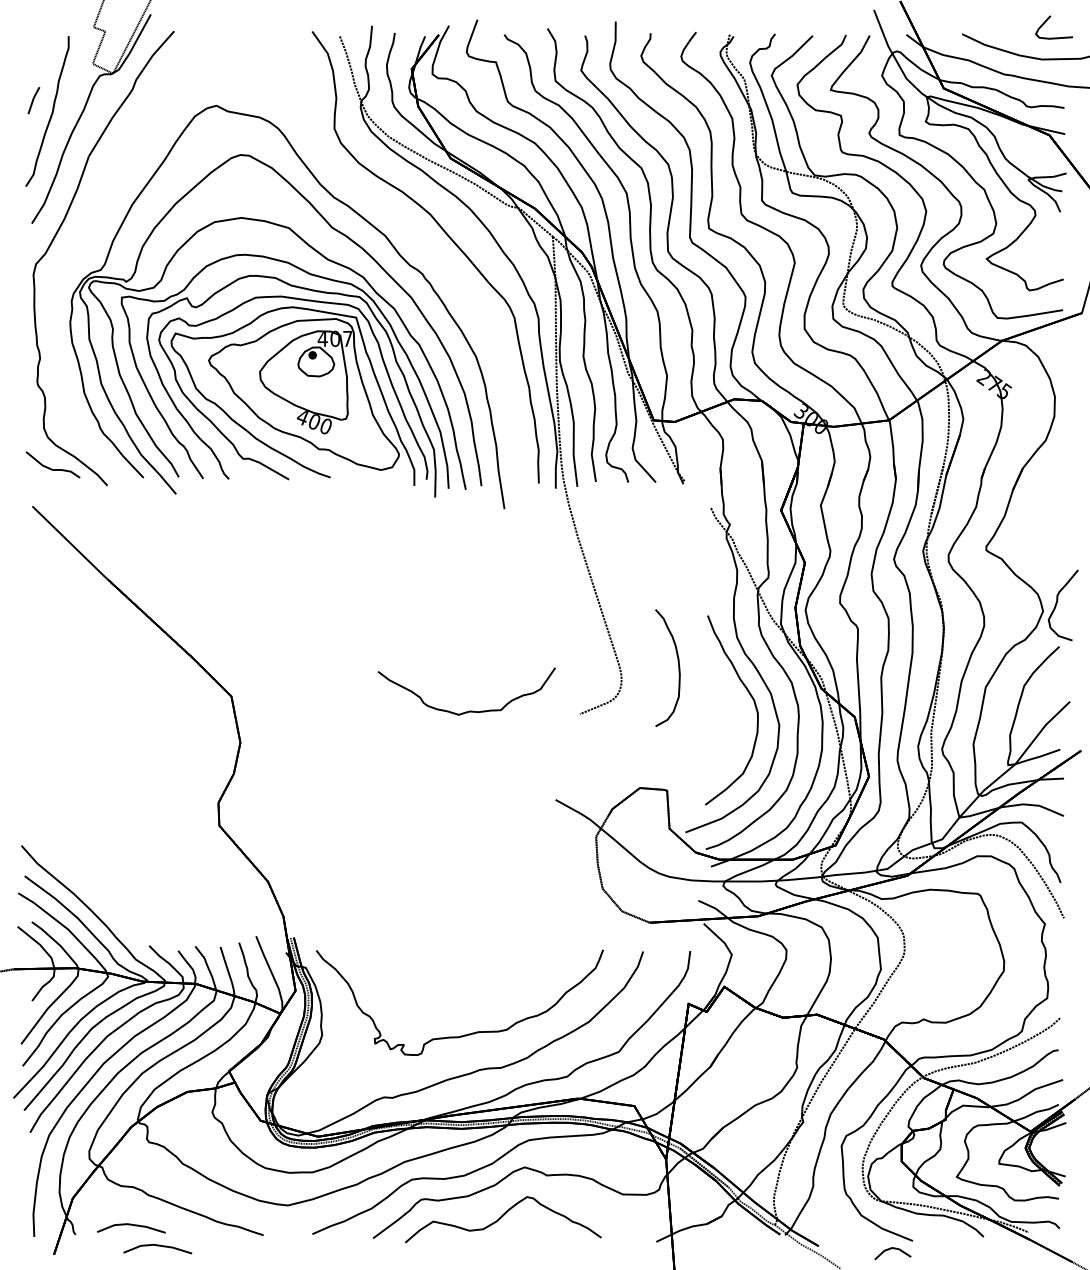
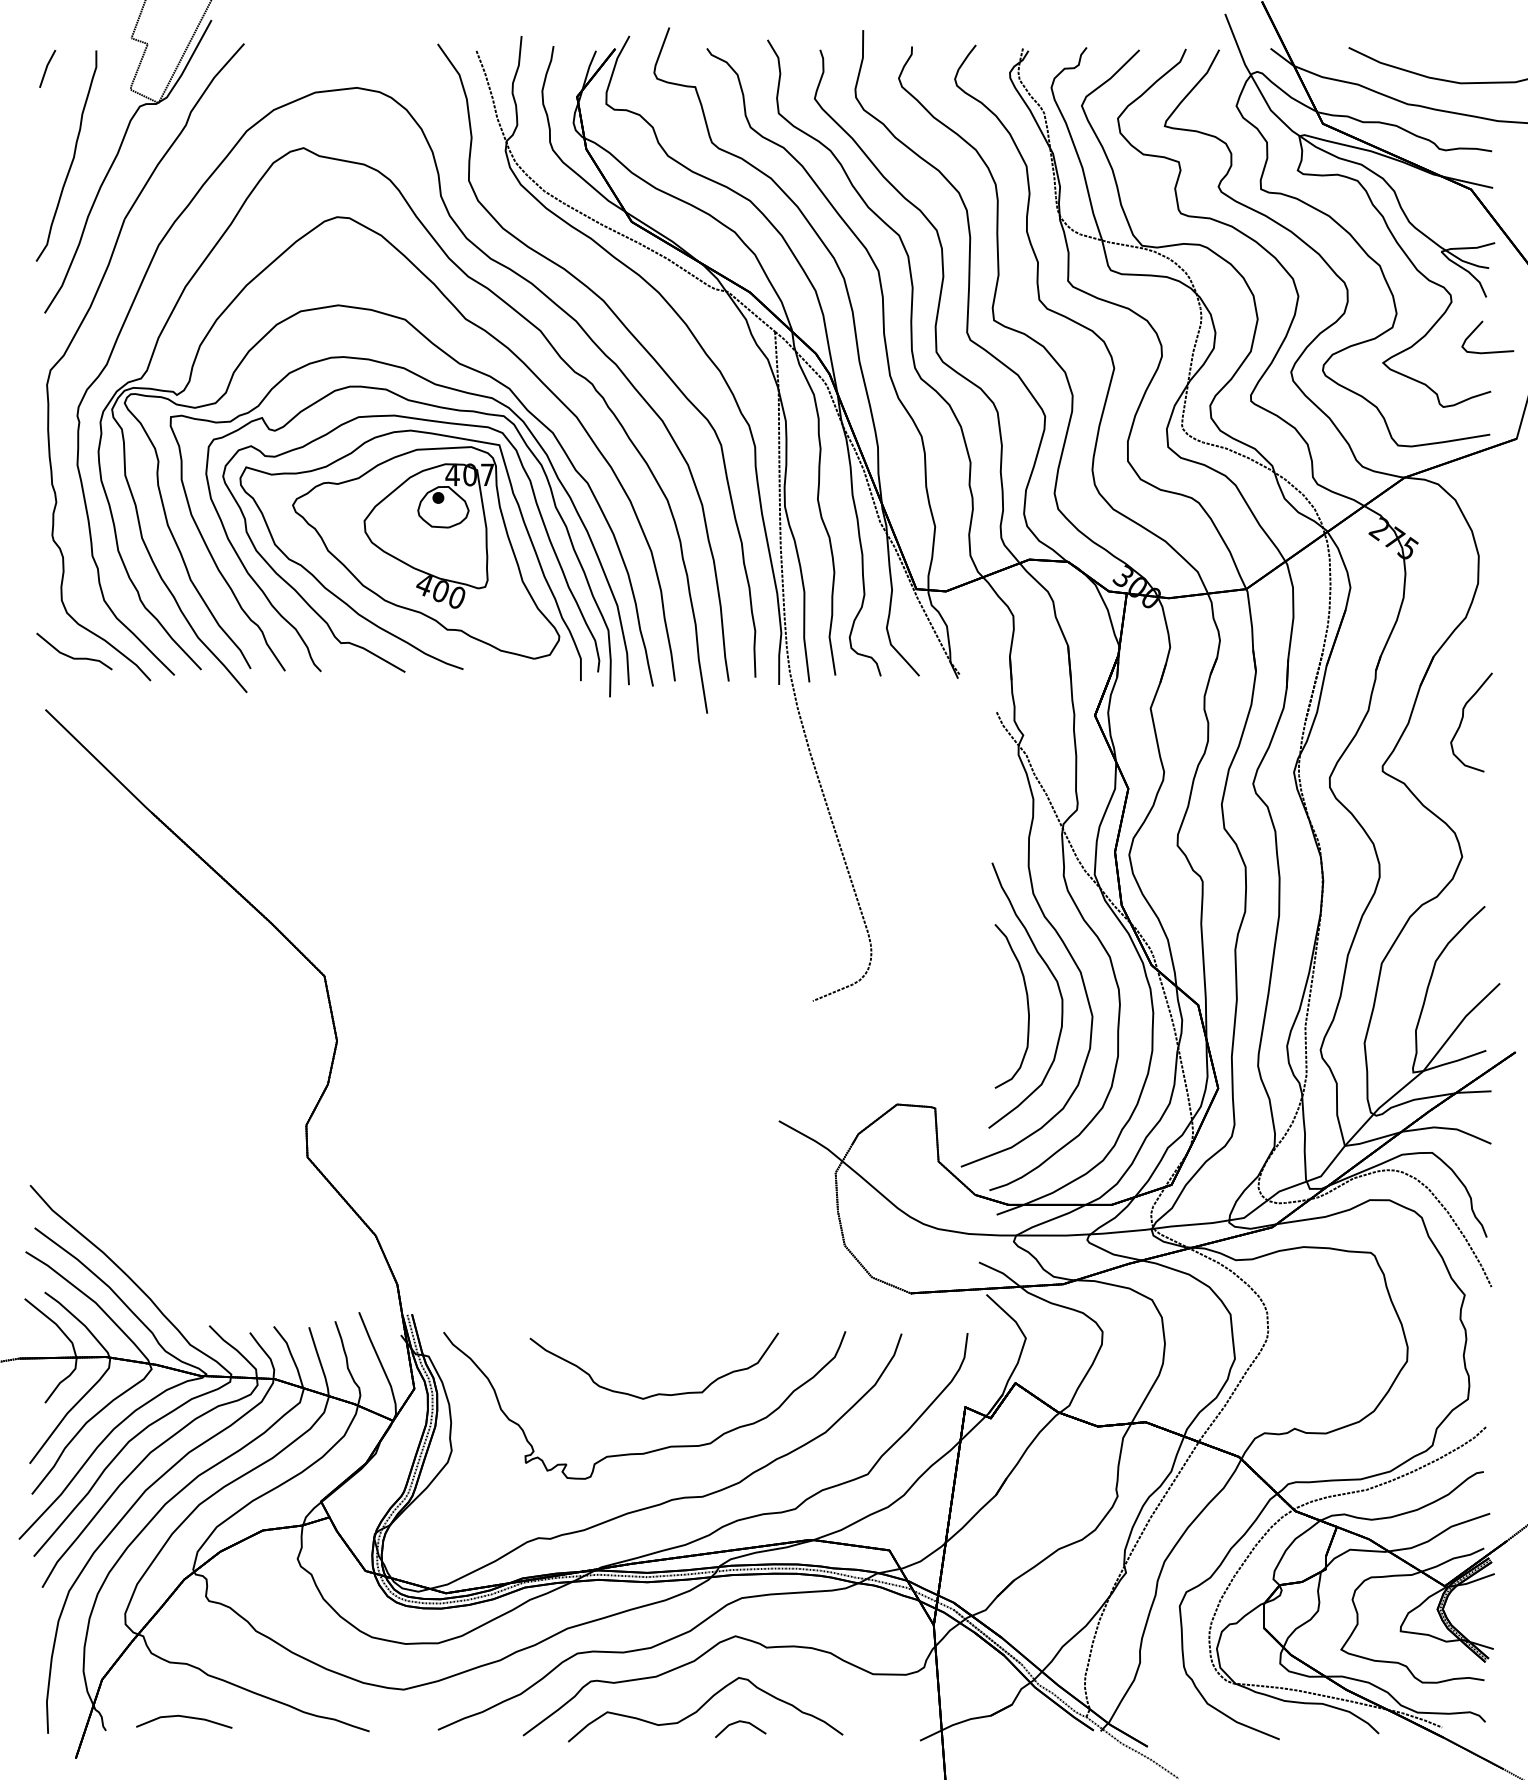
curve: (1047, 20) -> (1478, 327), moved
line: (33, 100) -> (47, 68), moved
curve: (348, 184) -> (488, 258), added
curve: (1057, 602) -> (1463, 718), moved
curve: (678, 668) -> (1027, 1006), moved
curve: (469, 710) -> (657, 1393), moved
line: (157, 1246) -> (221, 1746), removed
line: (892, 1248) -> (740, 1722), moved

